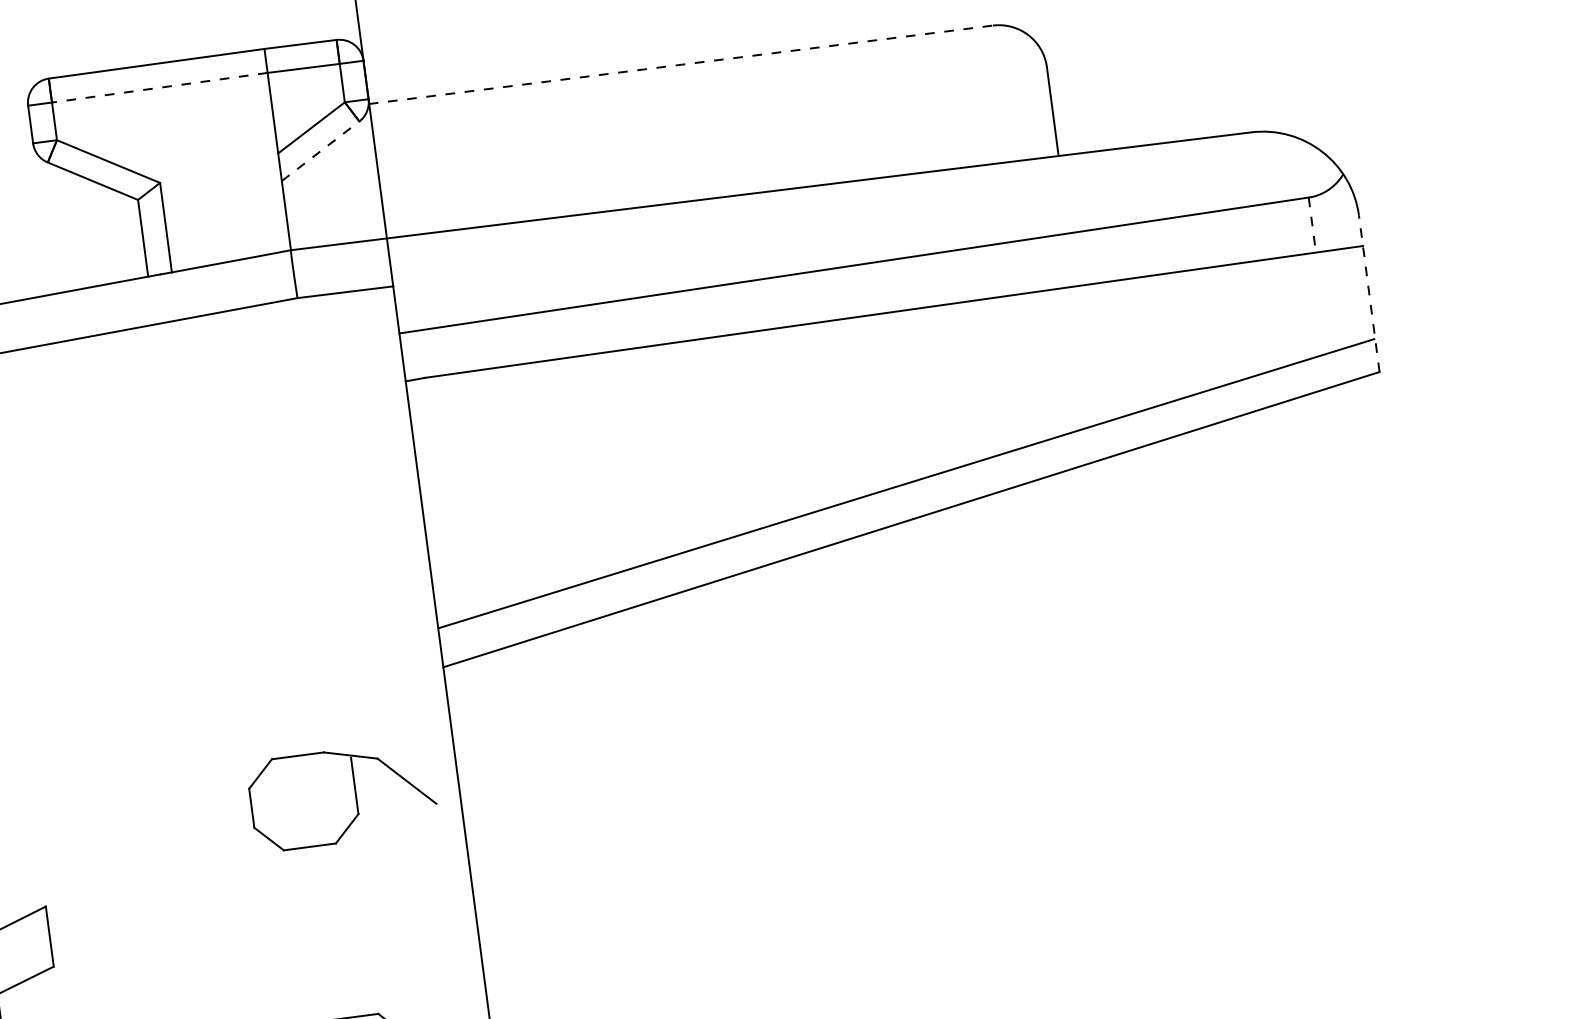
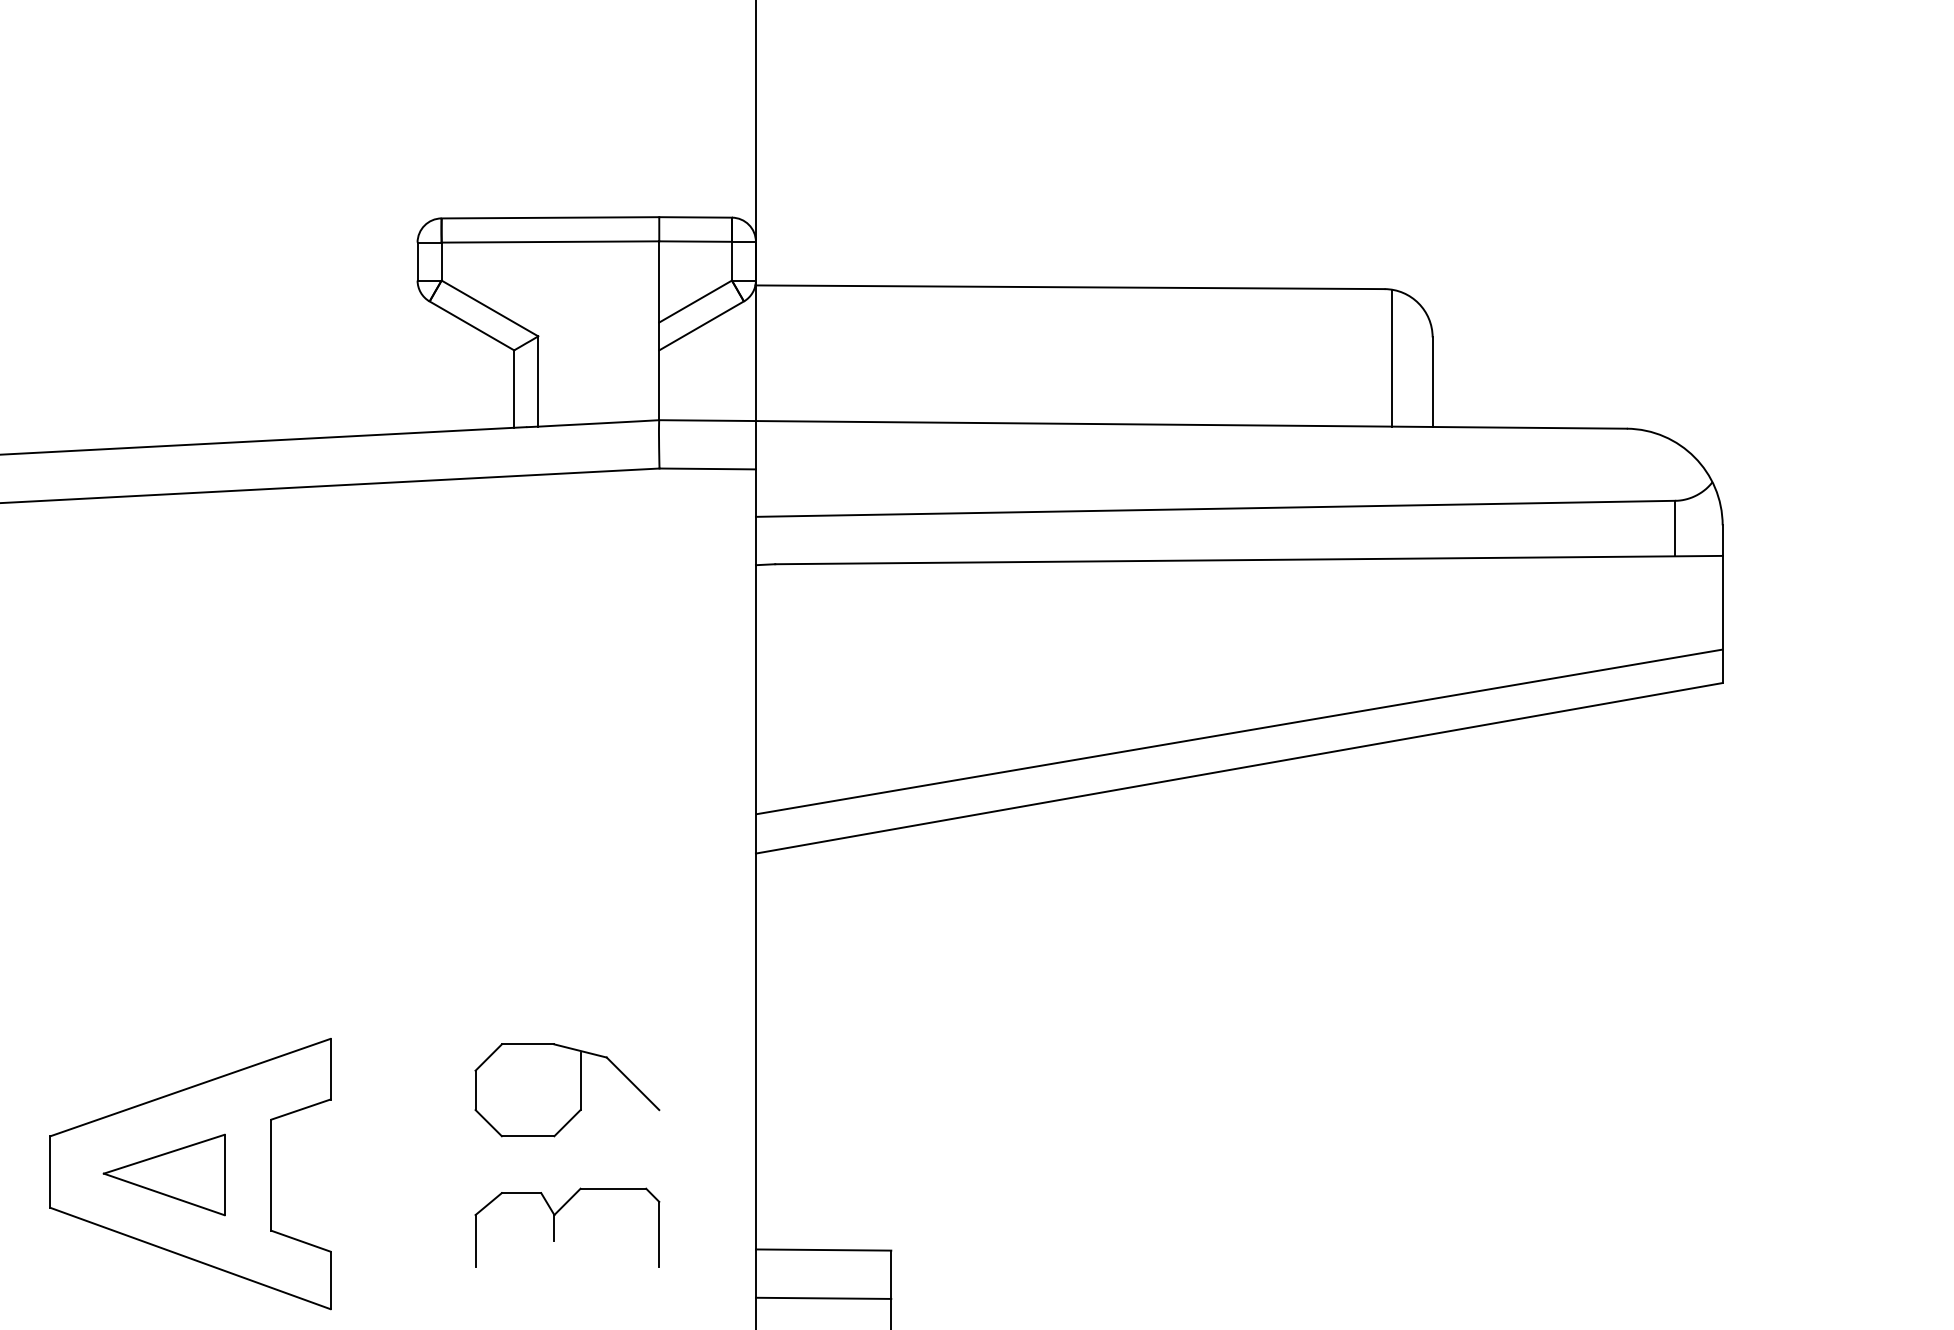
line: (681, 64) -> (1070, 287), dashed -> solid
line: (159, 87) -> (550, 241), dashed -> solid
line: (1008, 92) -> (1391, 357), added
line: (320, 150) -> (701, 325), dashed -> solid
line: (1312, 224) -> (1675, 528), dashed -> solid
line: (1369, 294) -> (1722, 604), dashed -> solid
part: (342, 796) -> (567, 1090), moved

